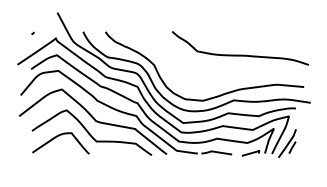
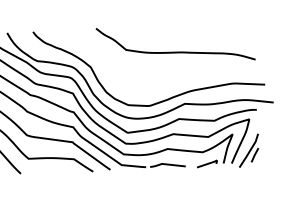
curve: (239, 54) -> (174, 51), moved

